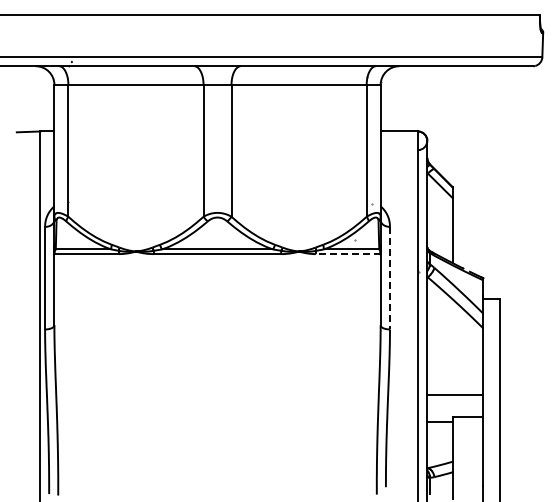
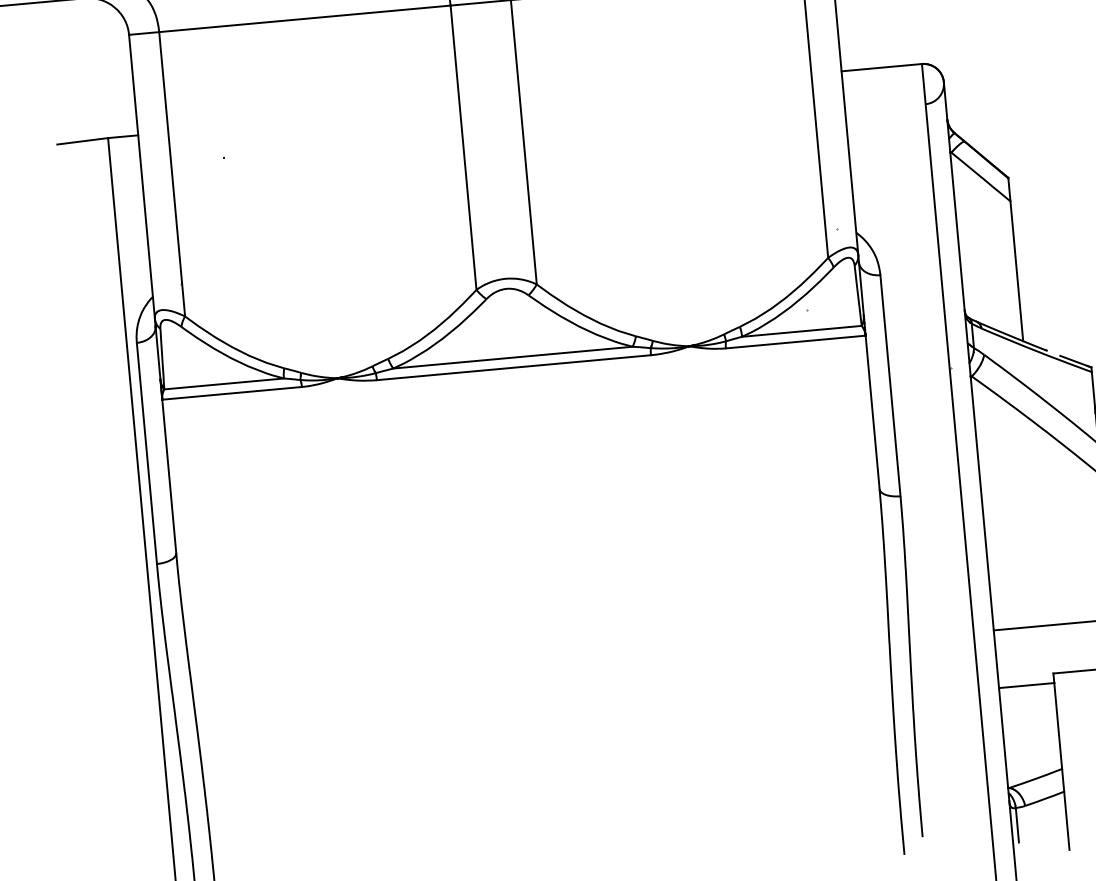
line: (347, 254) -> (794, 343), dashed -> solid
line: (390, 278) -> (891, 386), dashed -> solid

